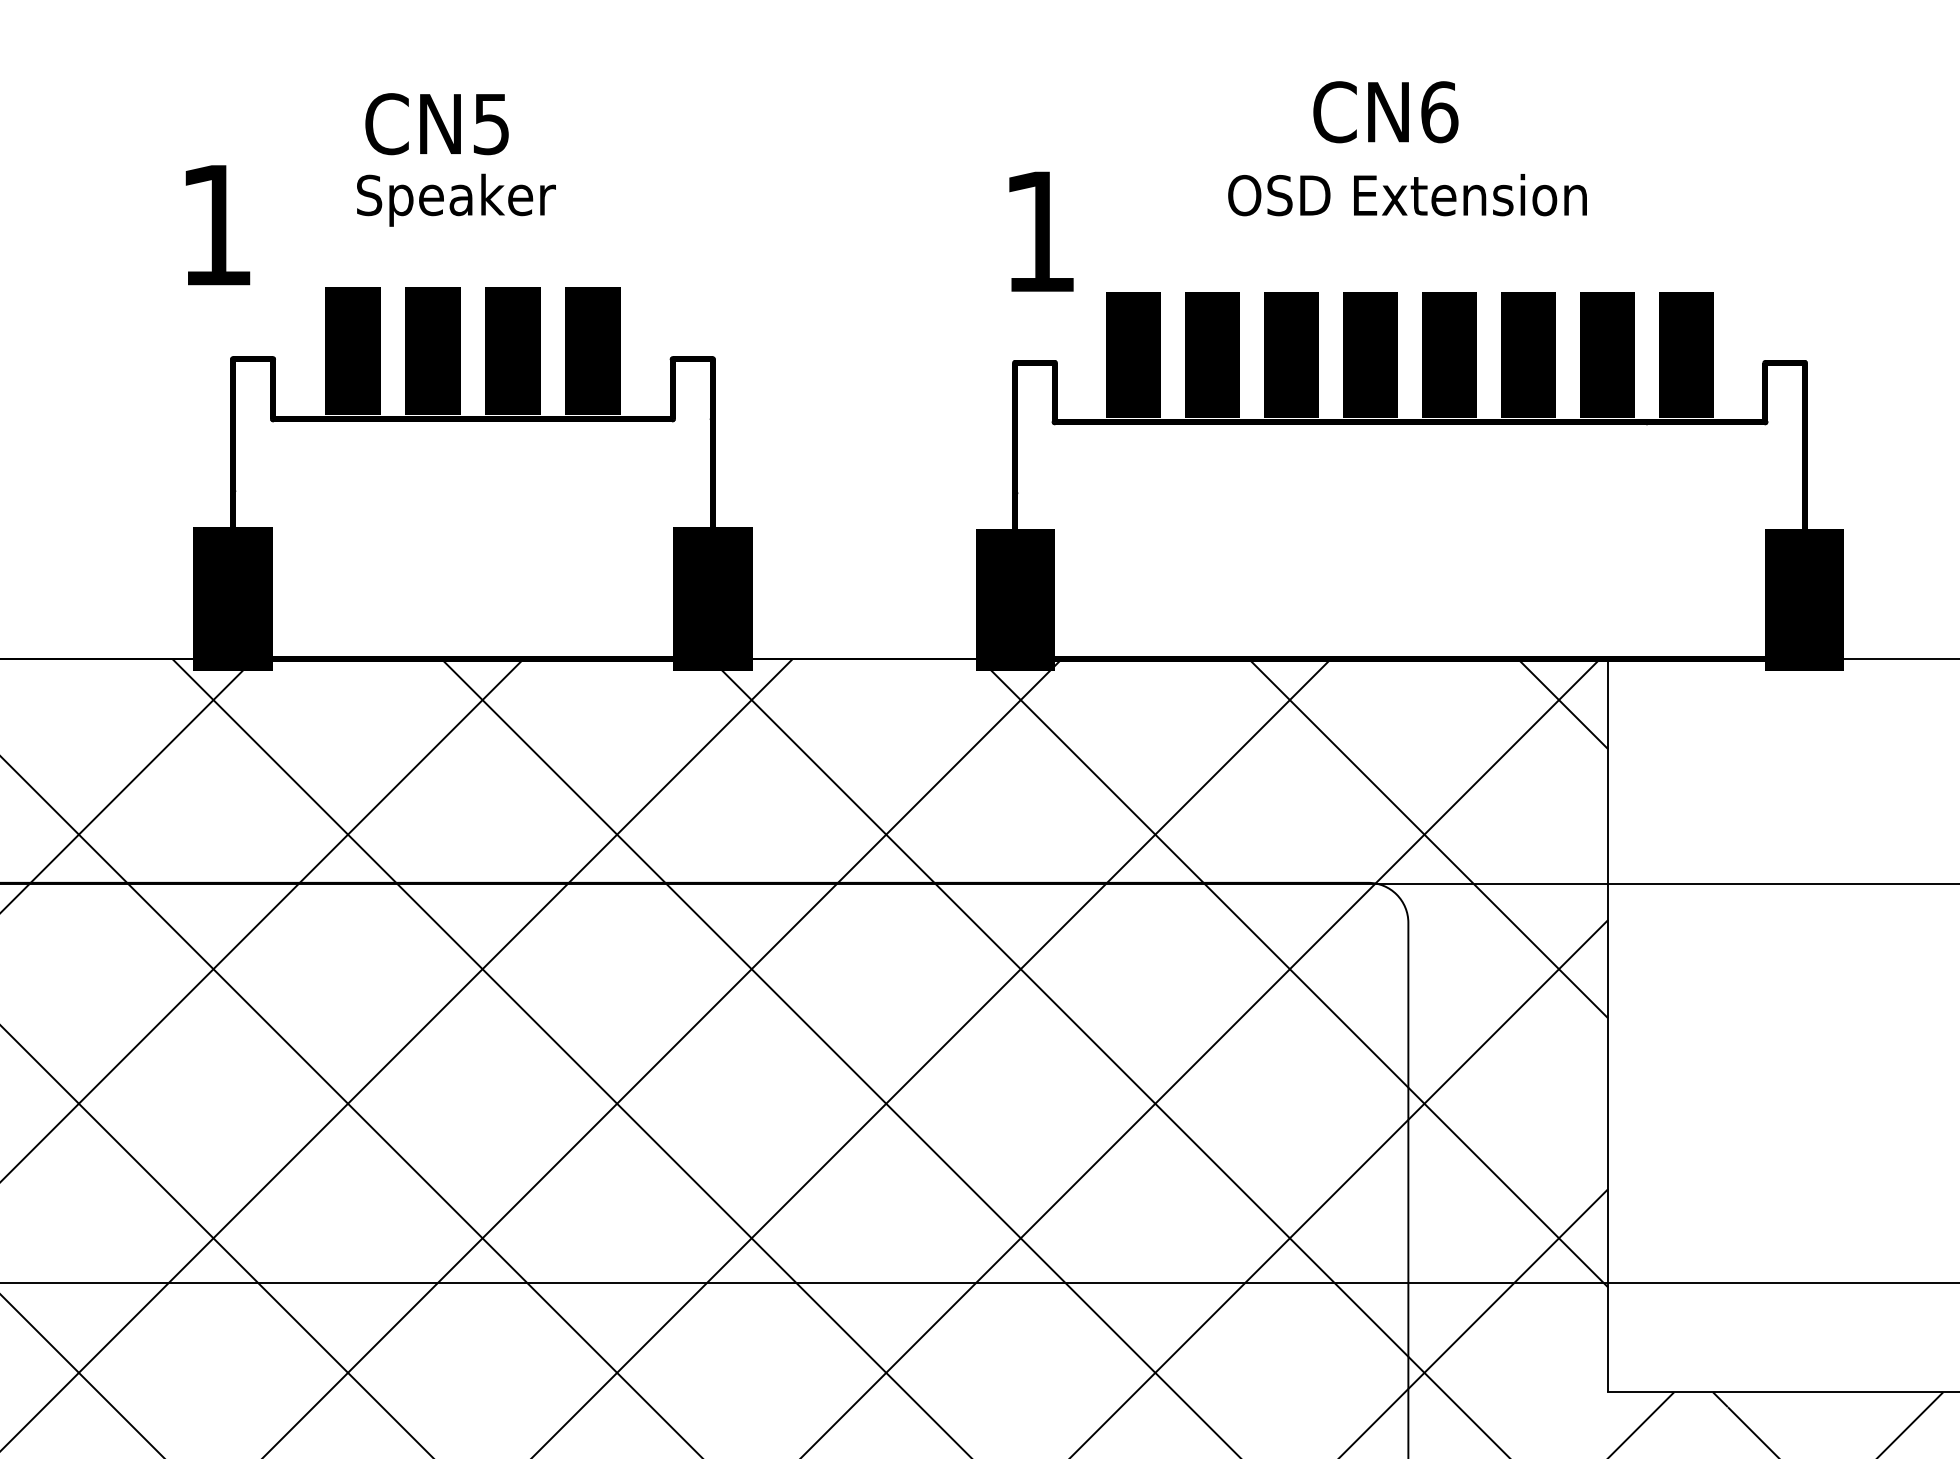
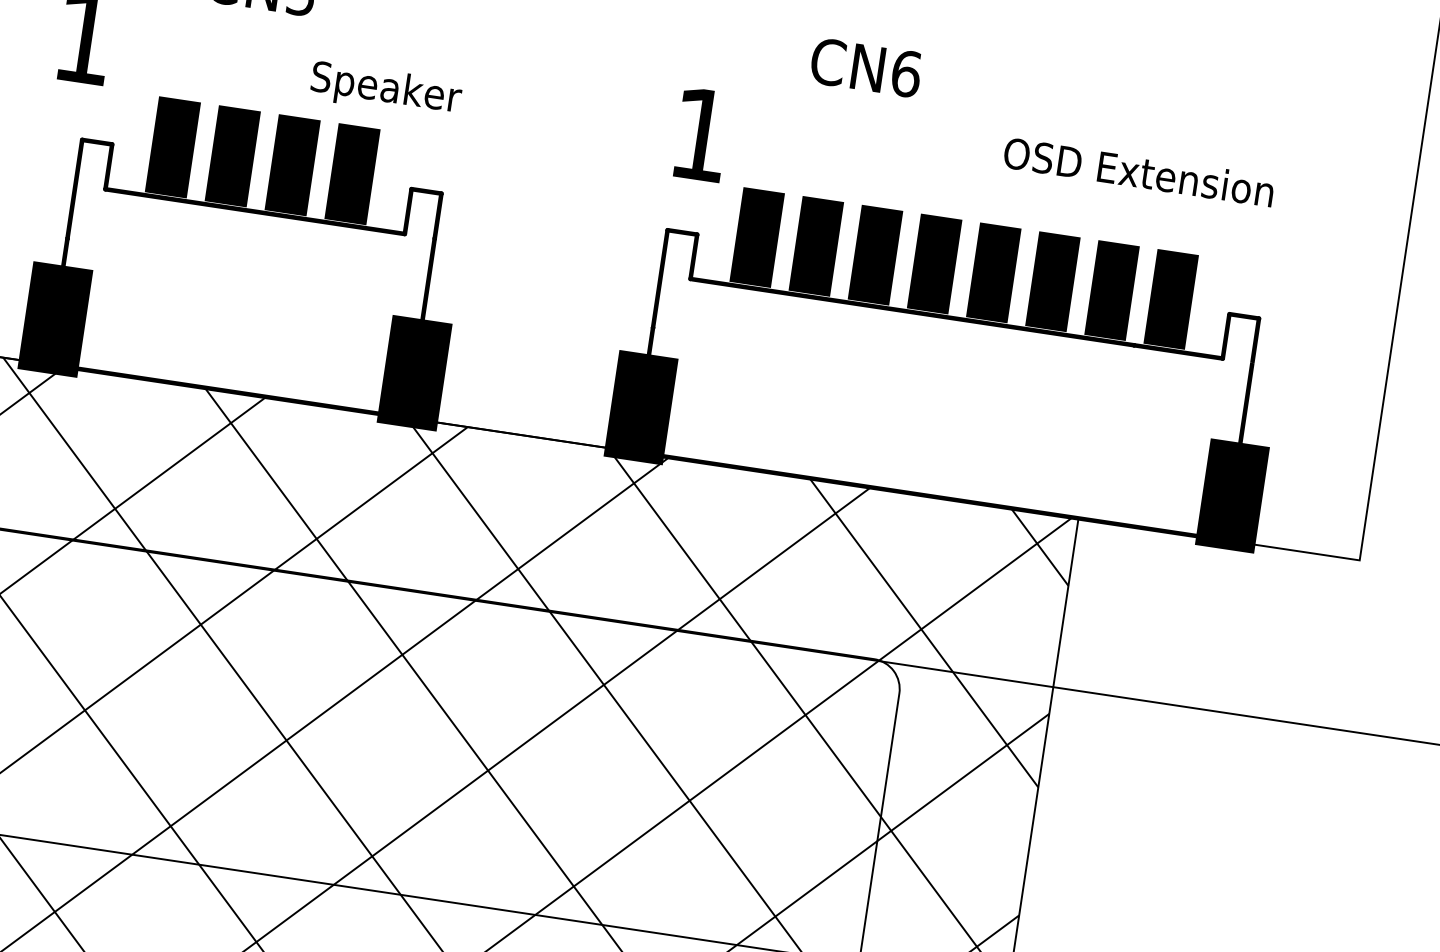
text: (1385, 112) -> (865, 68), moved
text: (1407, 195) -> (1138, 172), moved
text: (456, 199) -> (386, 89), moved

